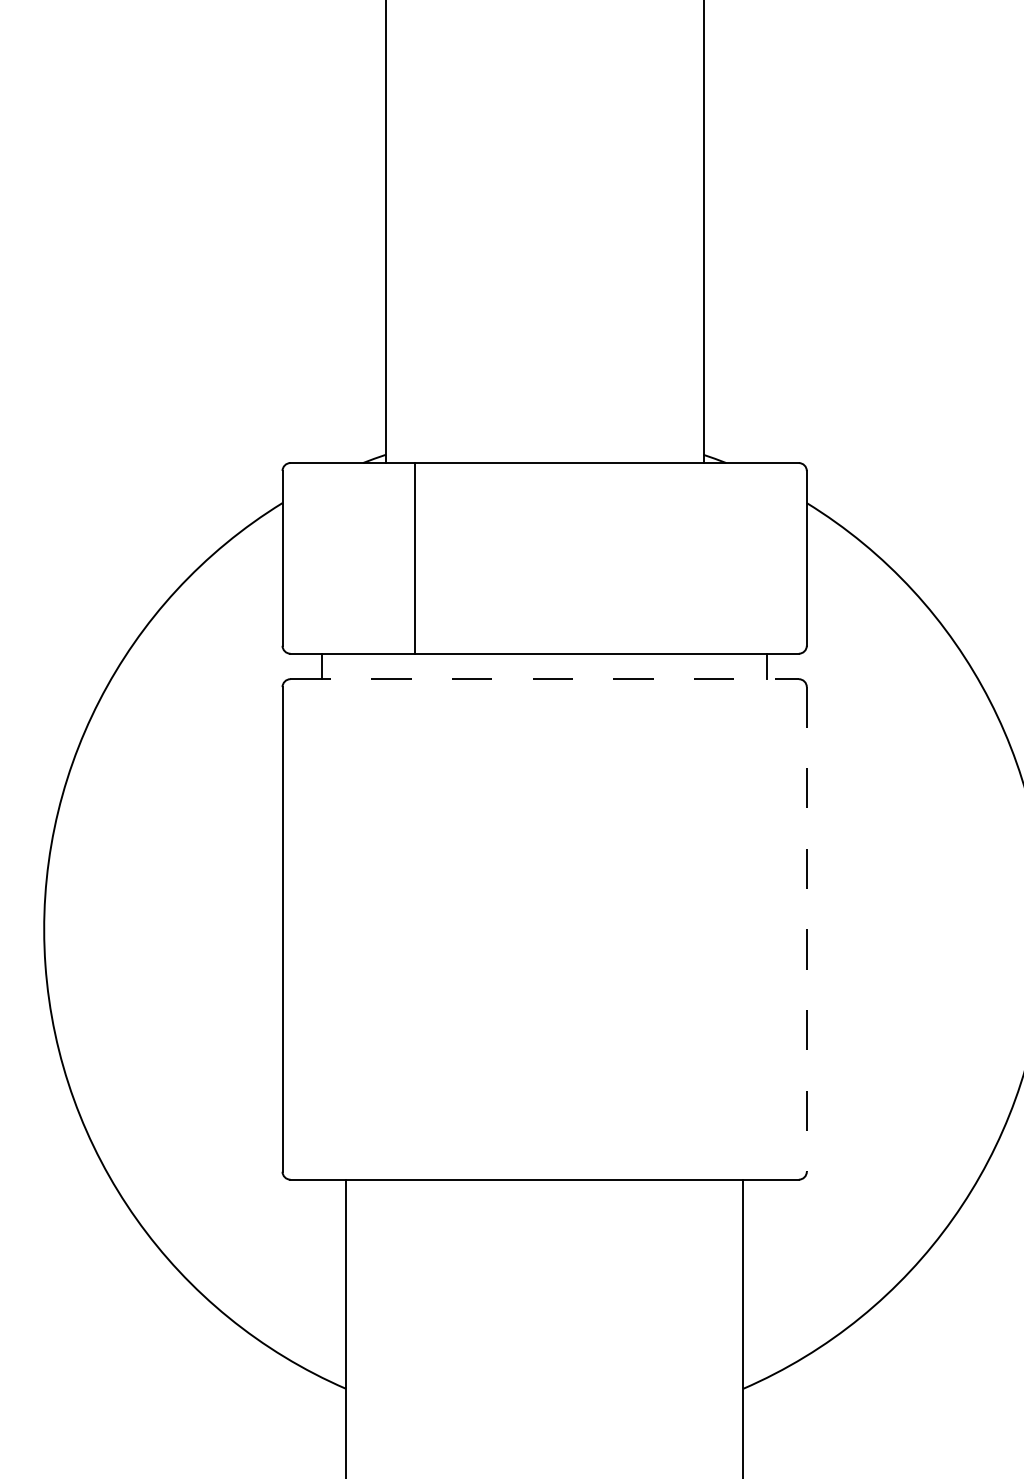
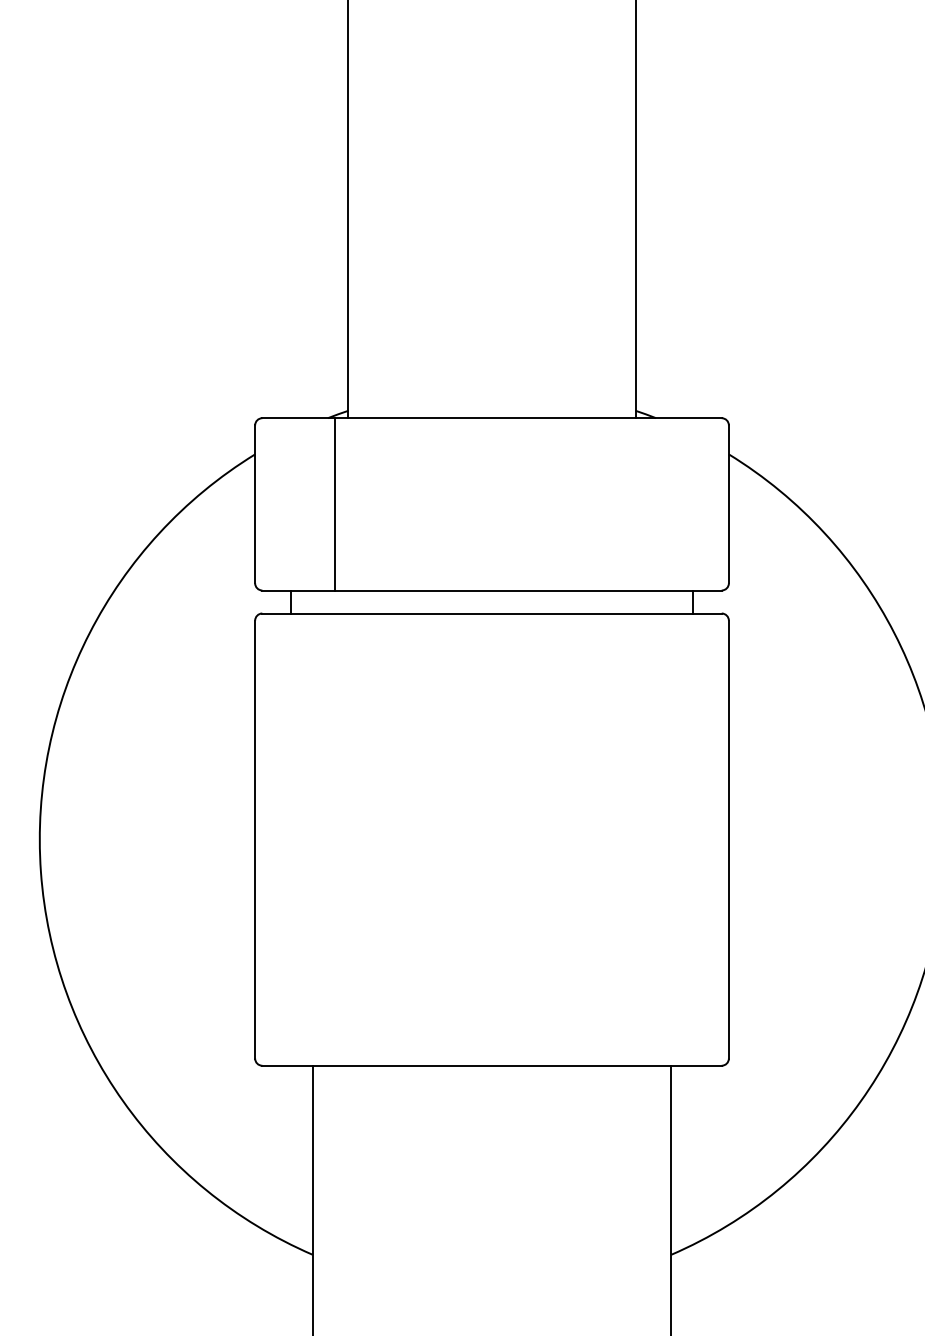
line: (414, 558) -> (335, 504), moved
line: (545, 679) -> (492, 613), dashed -> solid
line: (806, 929) -> (728, 839), dashed -> solid

